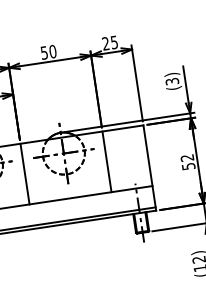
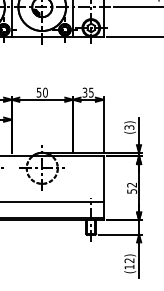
text: (105, 43) -> (84, 92), 25 -> 35
line: (106, 161) -> (72, 178), removed
line: (24, 173) -> (11, 178), removed

